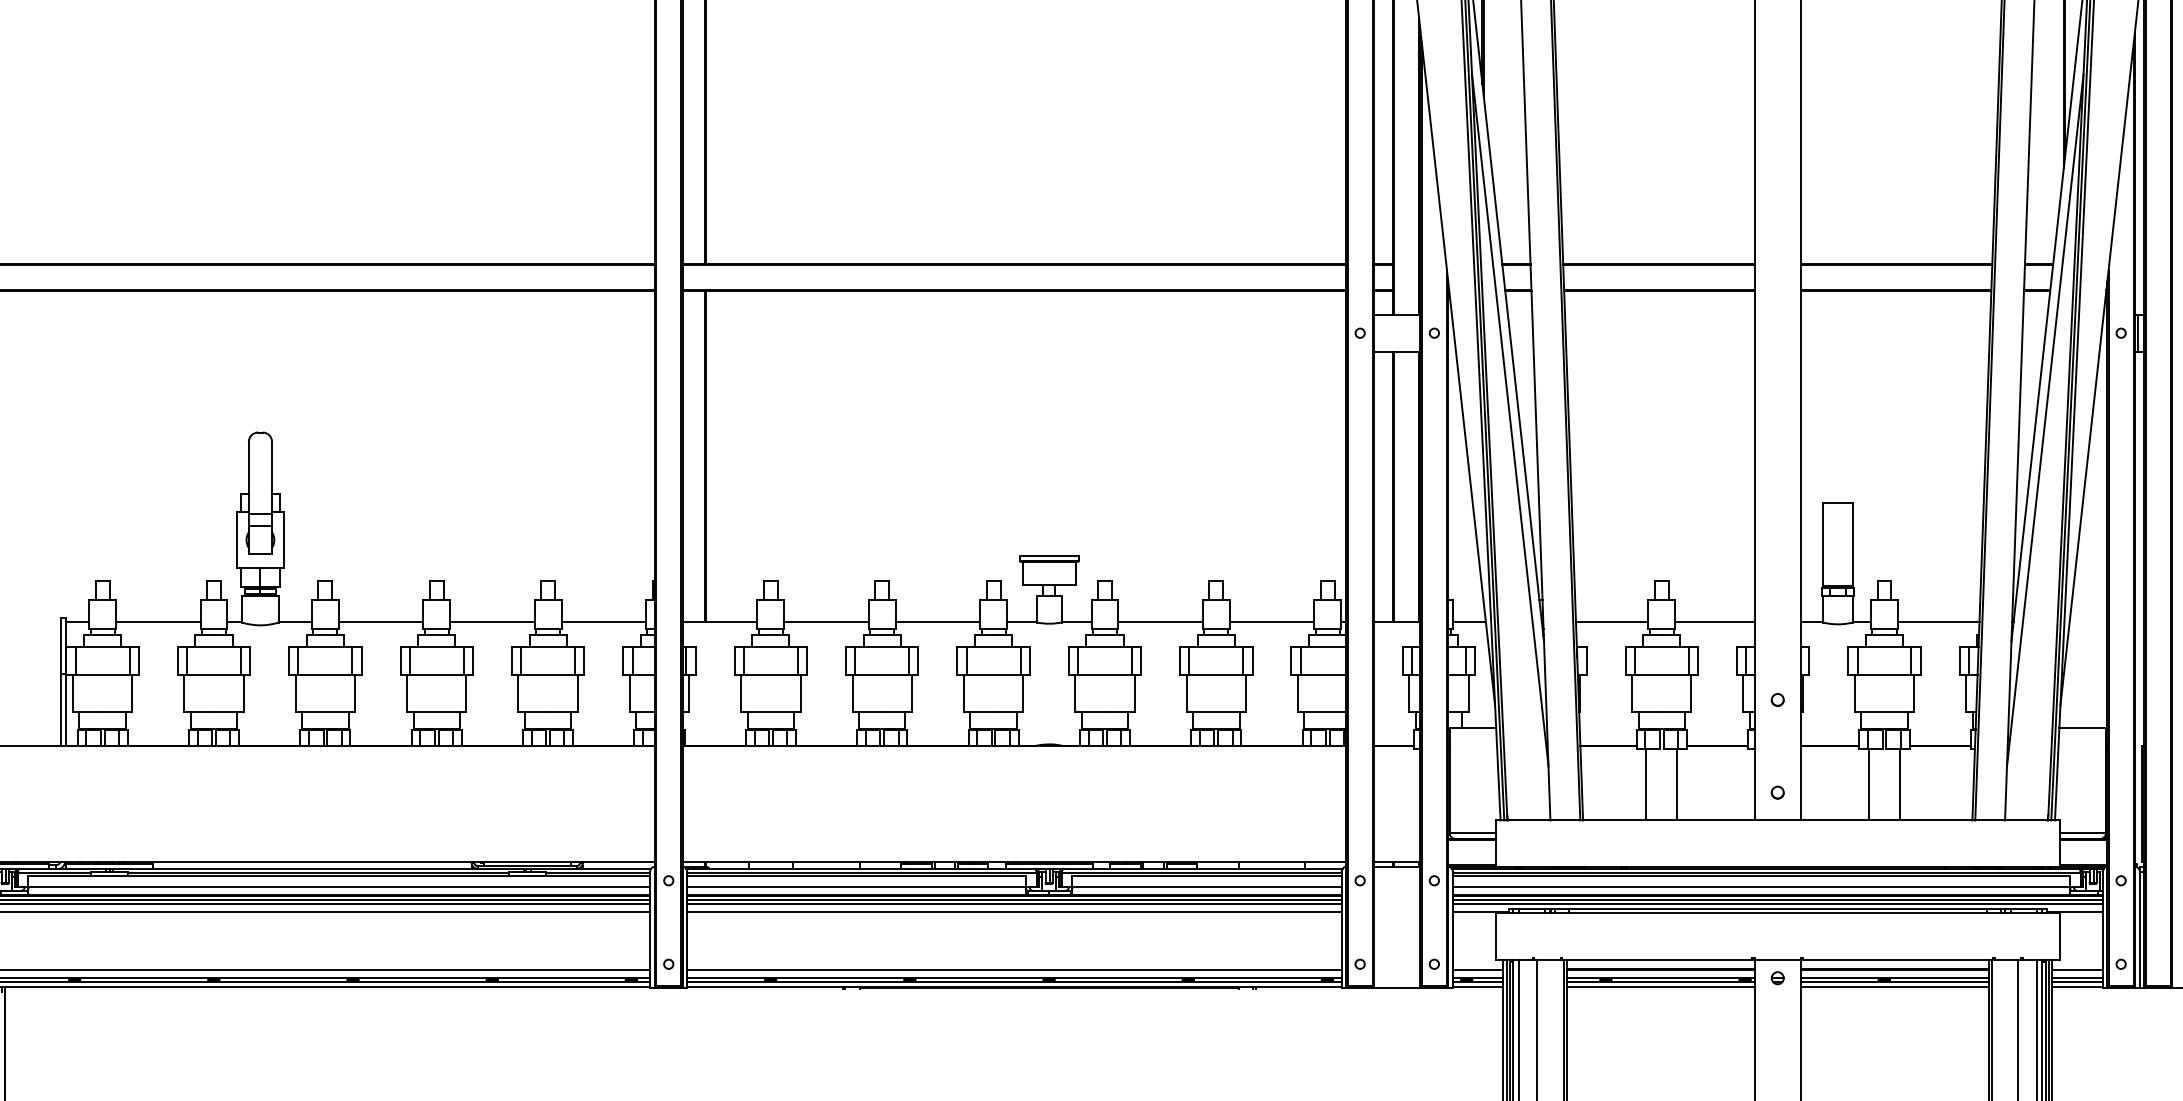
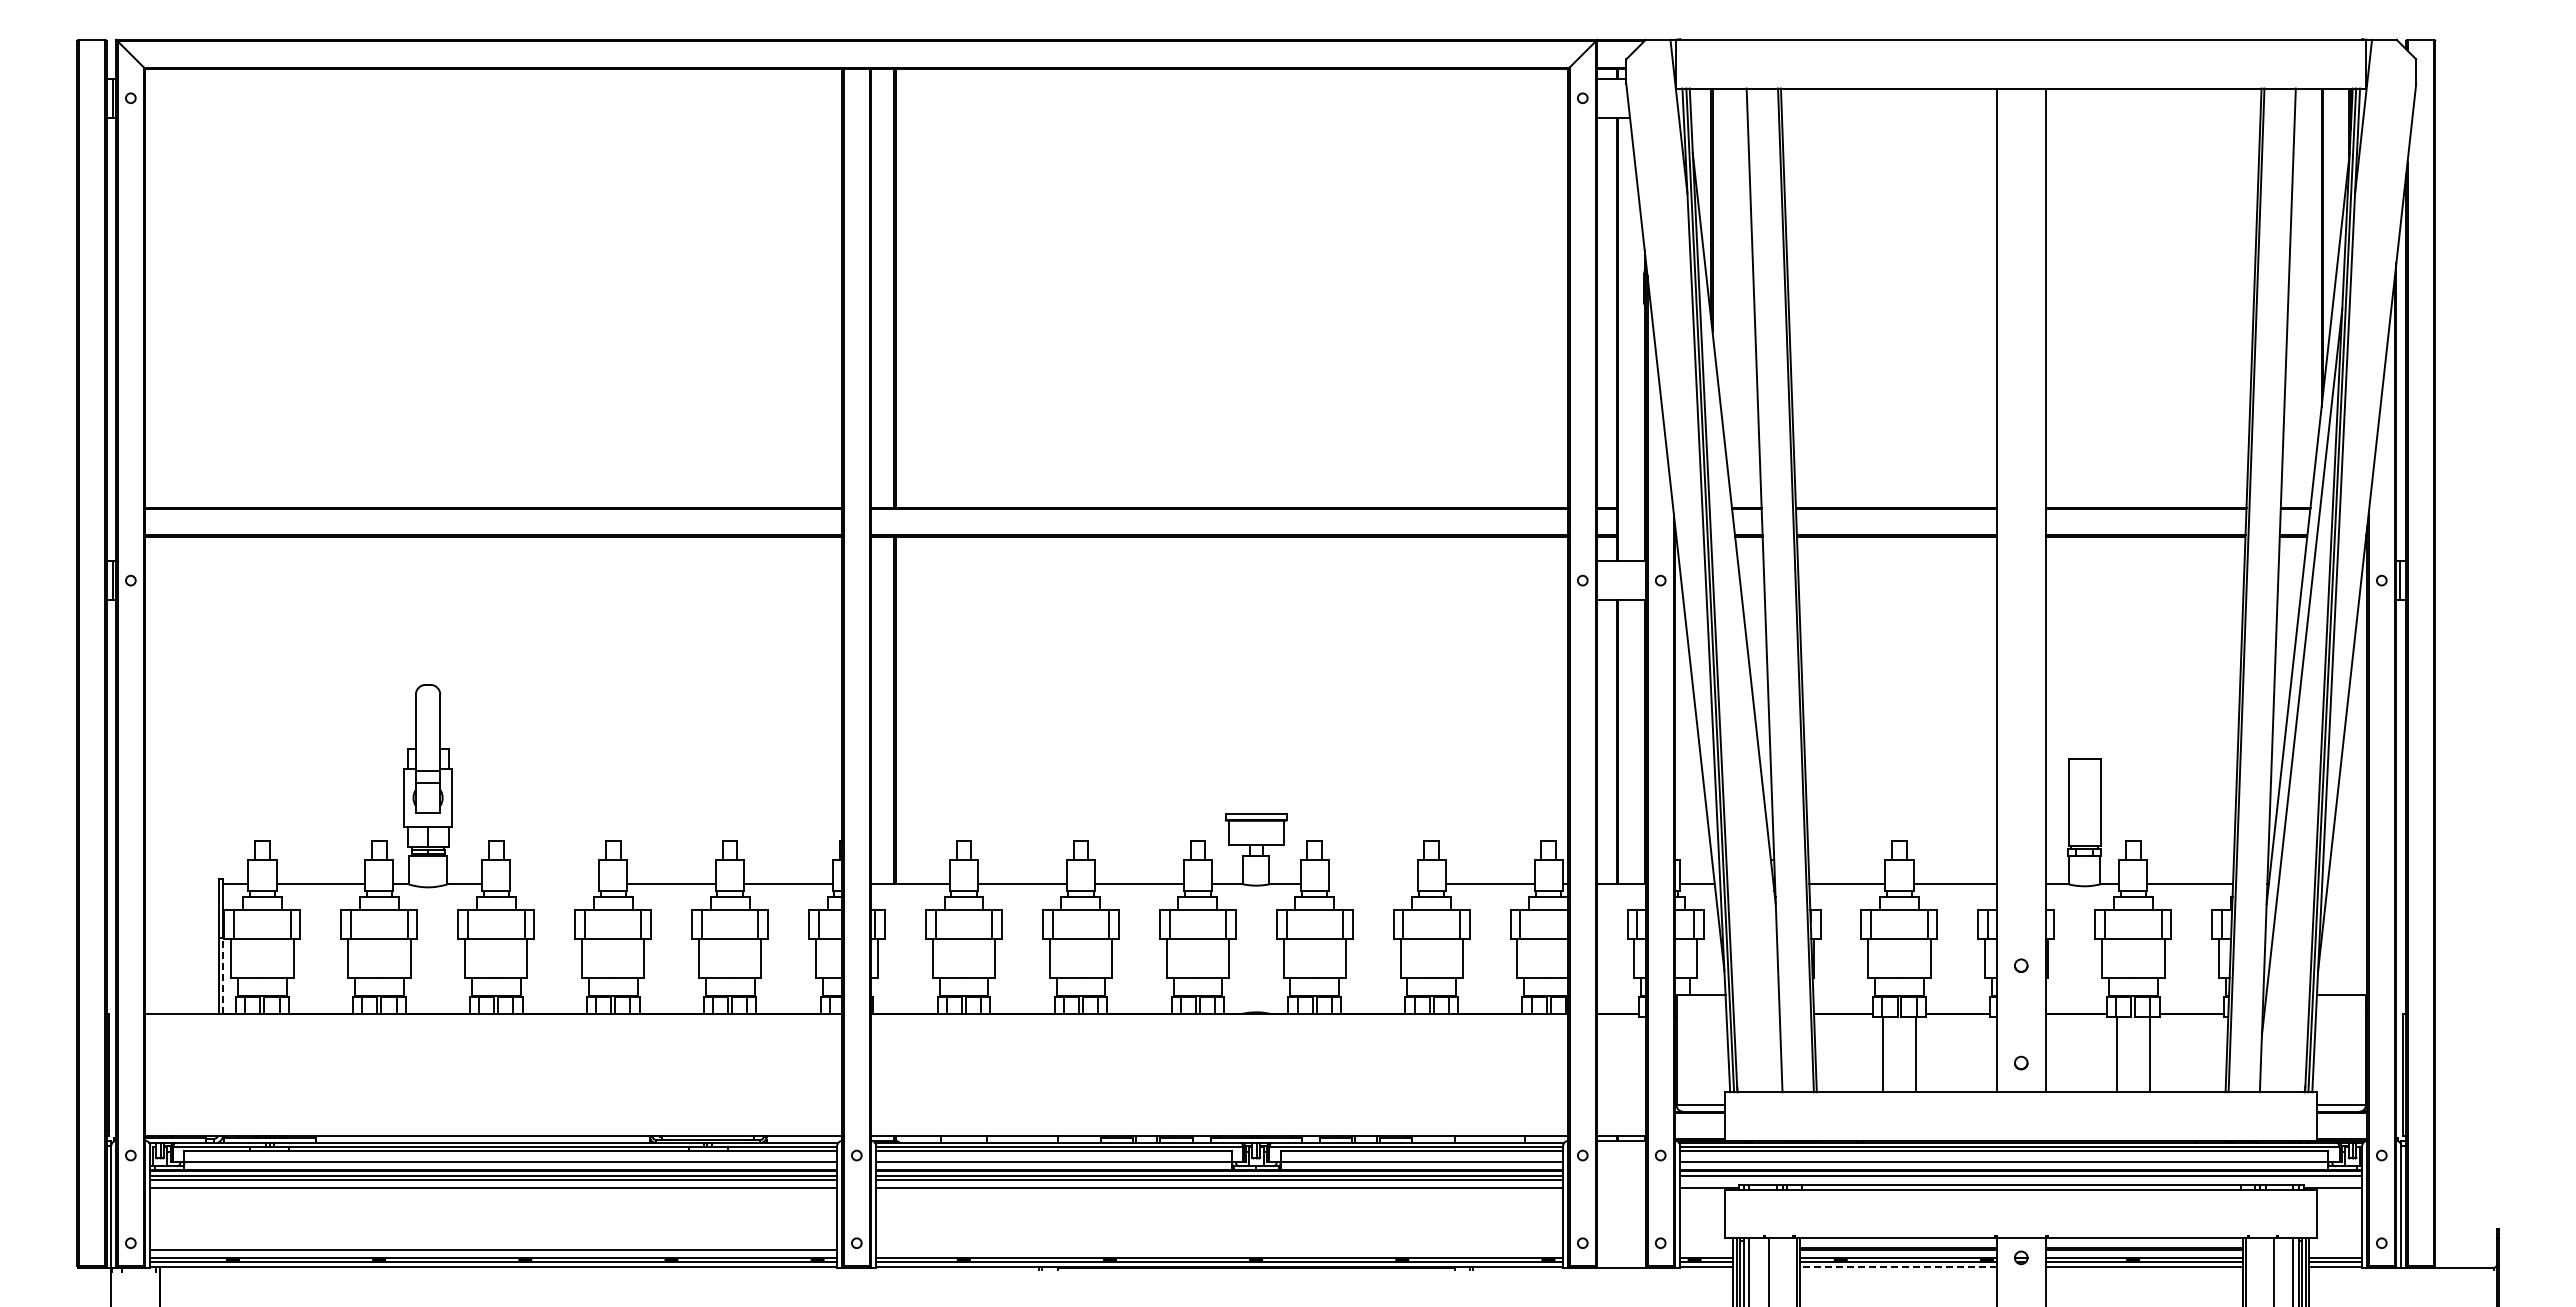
line: (1510, 419) -> (1740, 671), removed
line: (380, 622) -> (554, 884), removed
line: (1159, 622) -> (1372, 884), removed
line: (65, 710) -> (223, 976), solid -> dashed
line: (1778, 904) -> (2021, 1180), removed
line: (1014, 970) -> (1219, 1249), removed
line: (1478, 970) -> (1706, 1249), removed
line: (2077, 970) -> (2335, 1249), removed
line: (1660, 986) -> (1898, 1266), solid -> dashed

